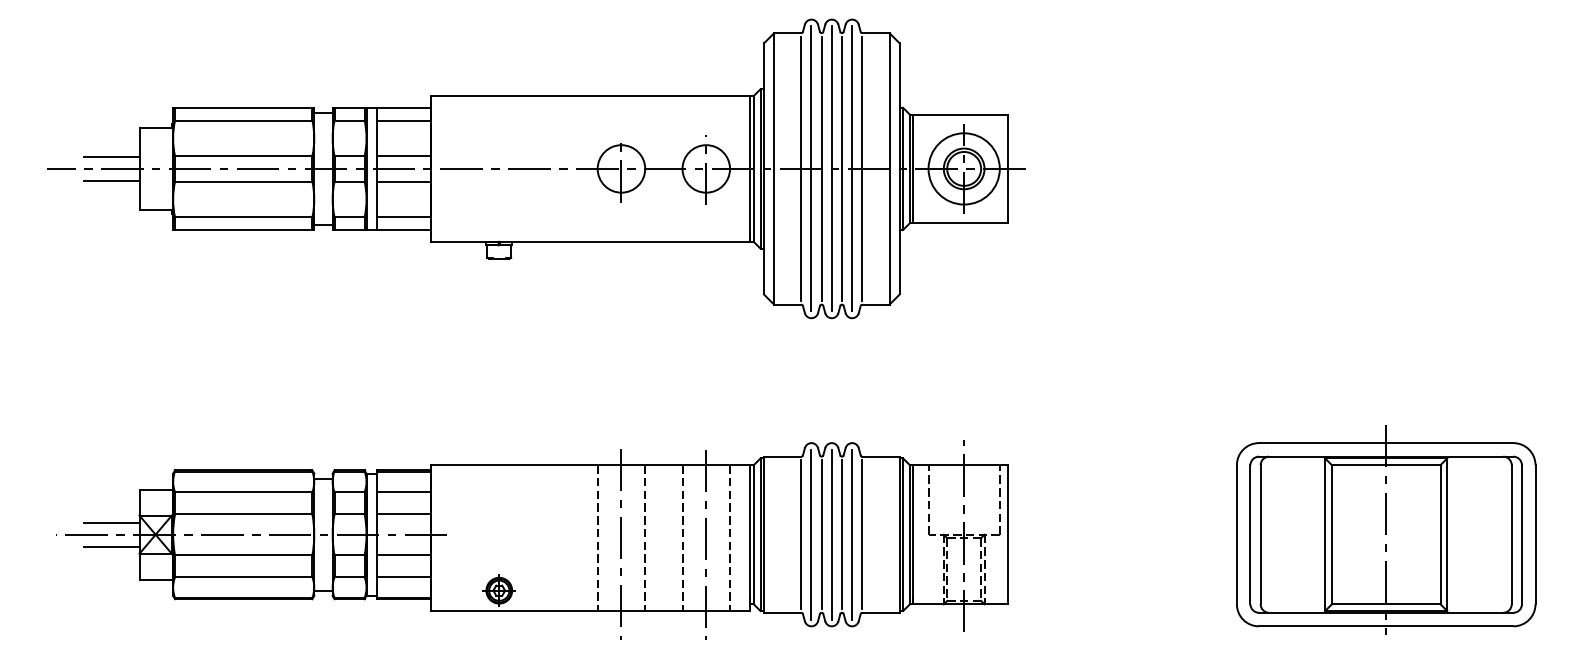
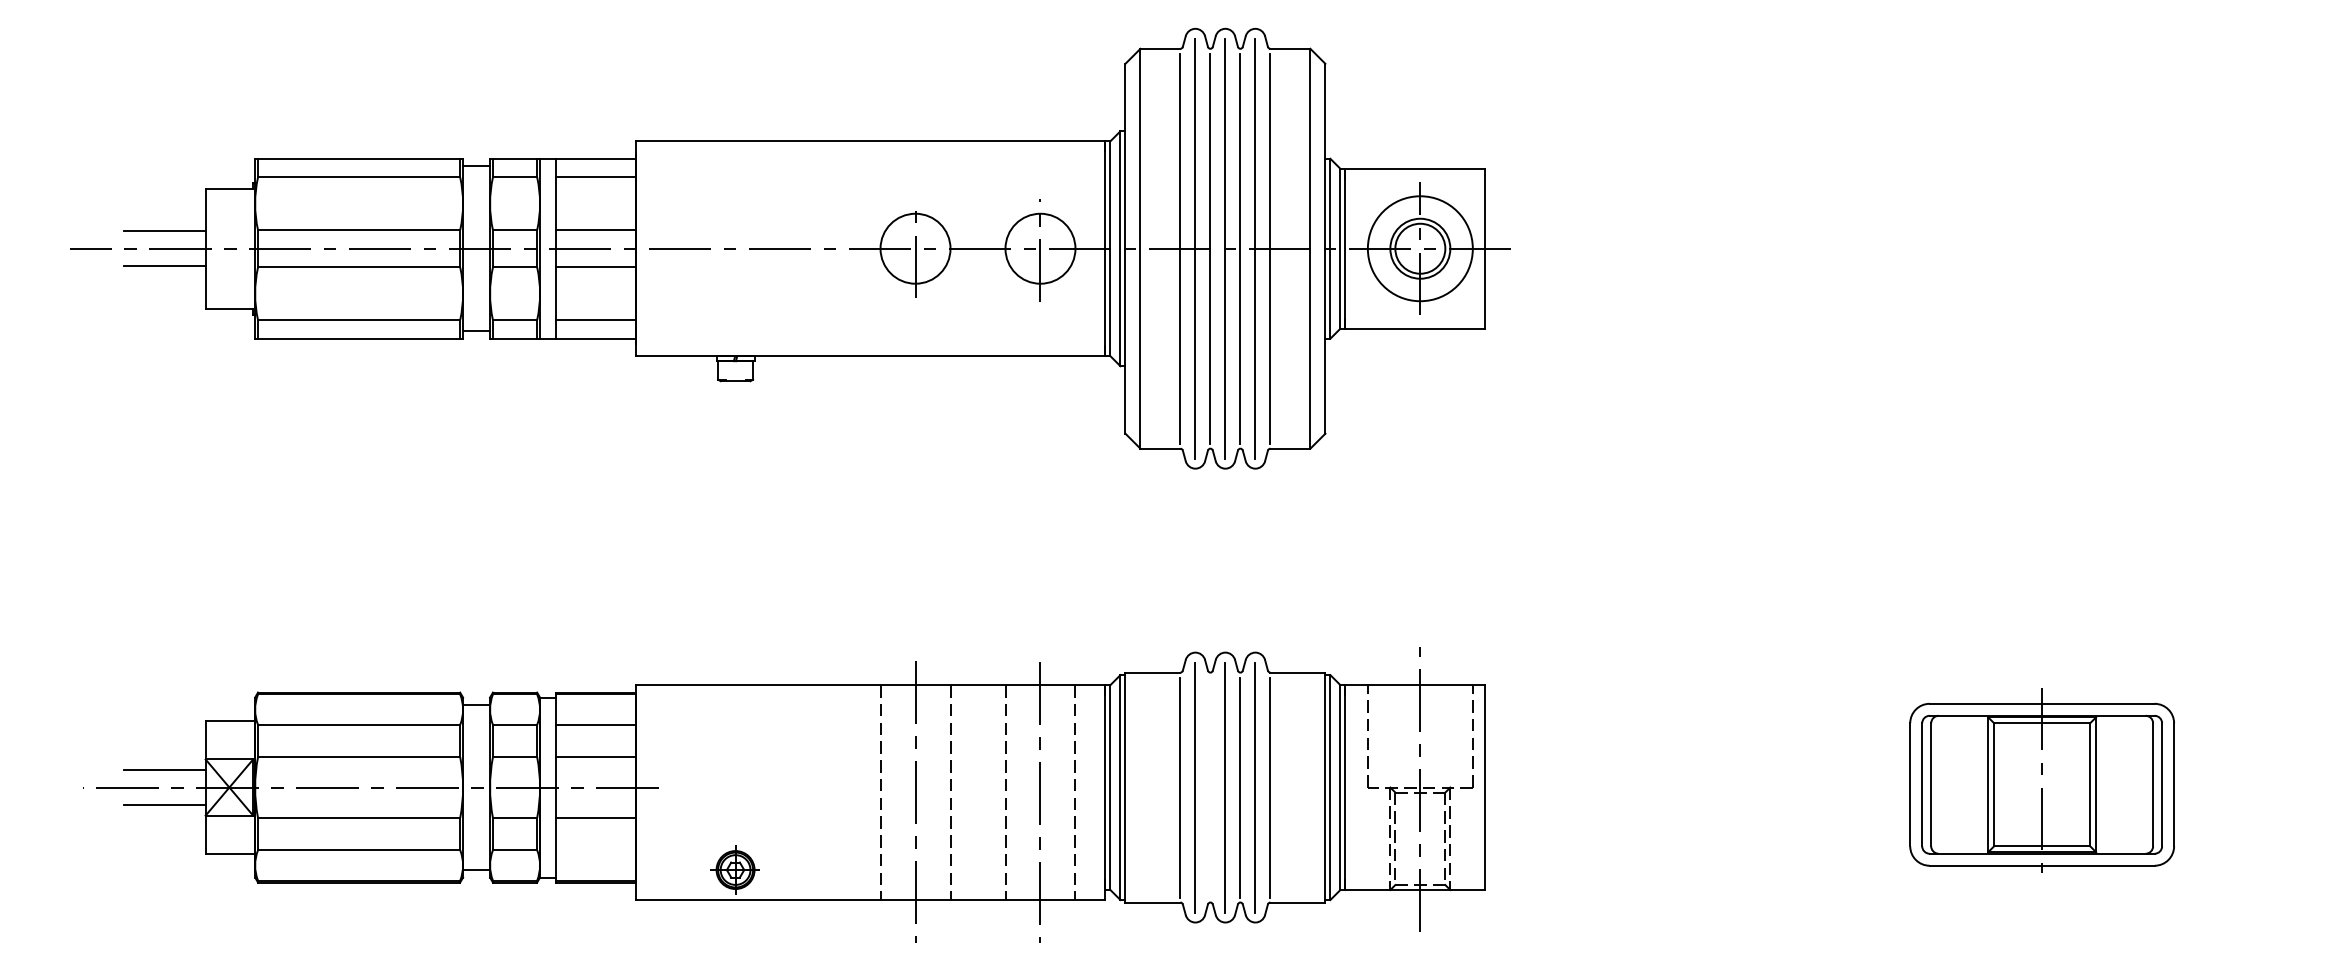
part: (1386, 529) -> (2042, 779), size x0.6
line: (821, 534) -> (1210, 787), removed
line: (404, 577) -> (595, 850), removed

